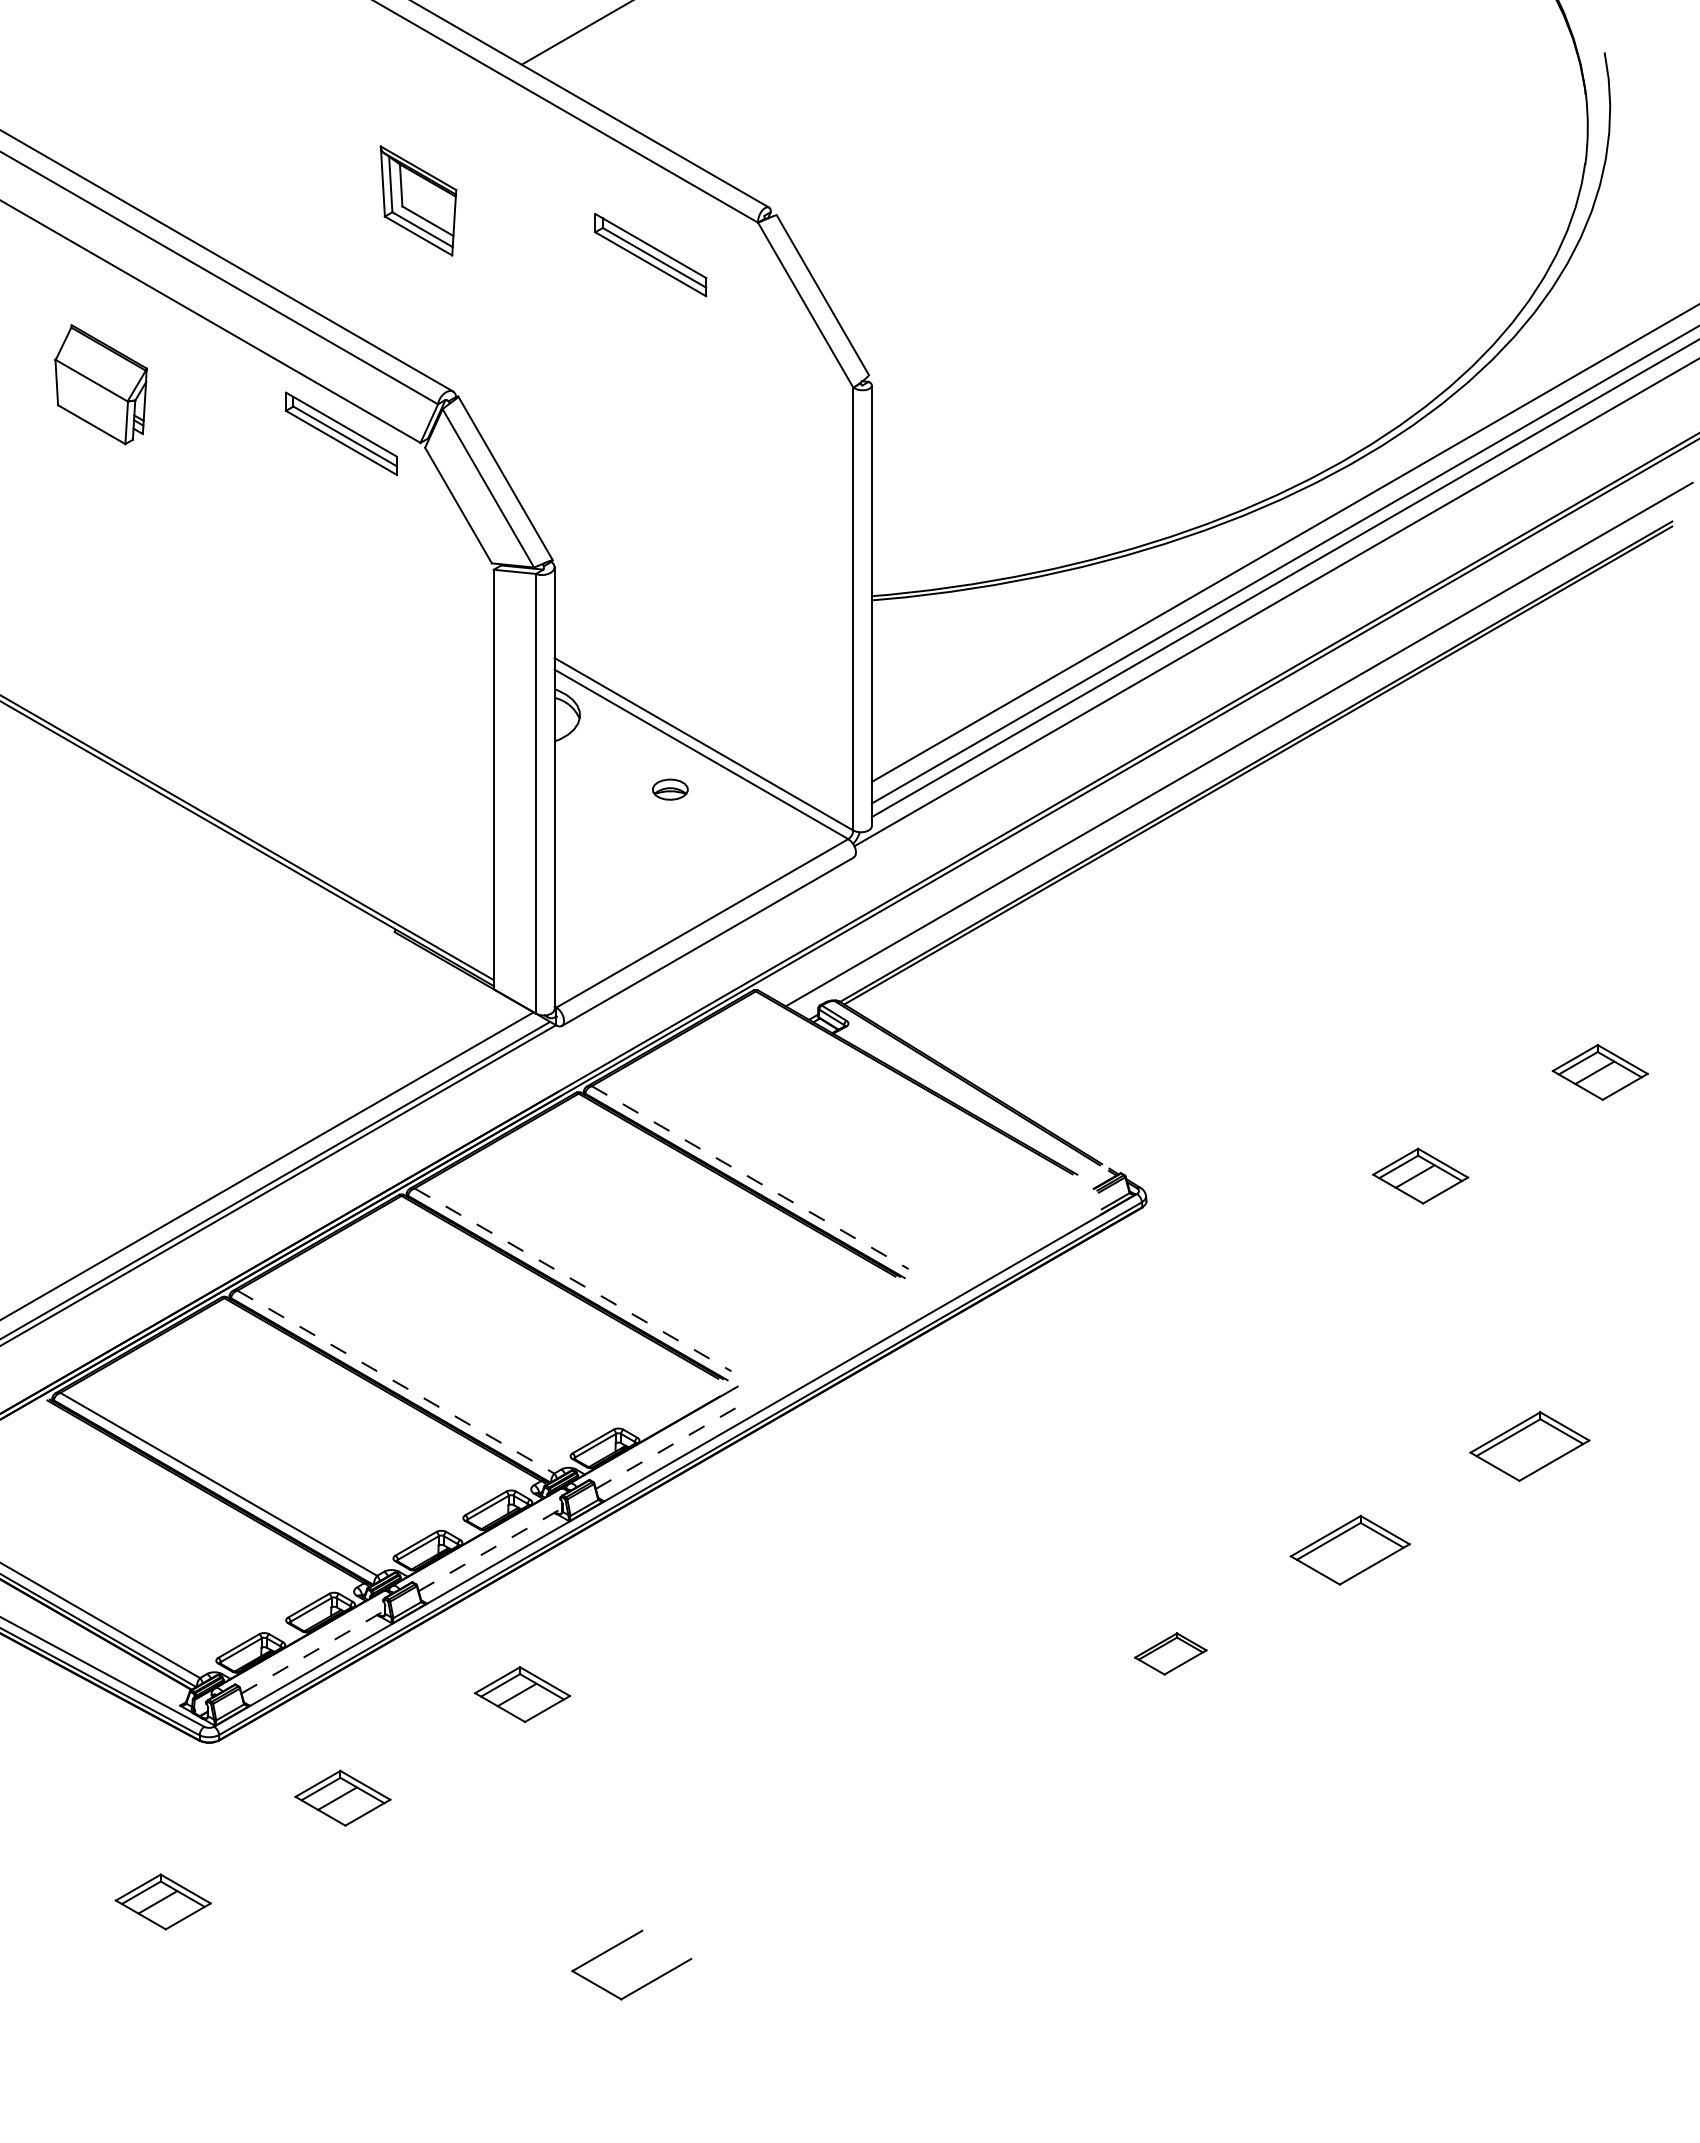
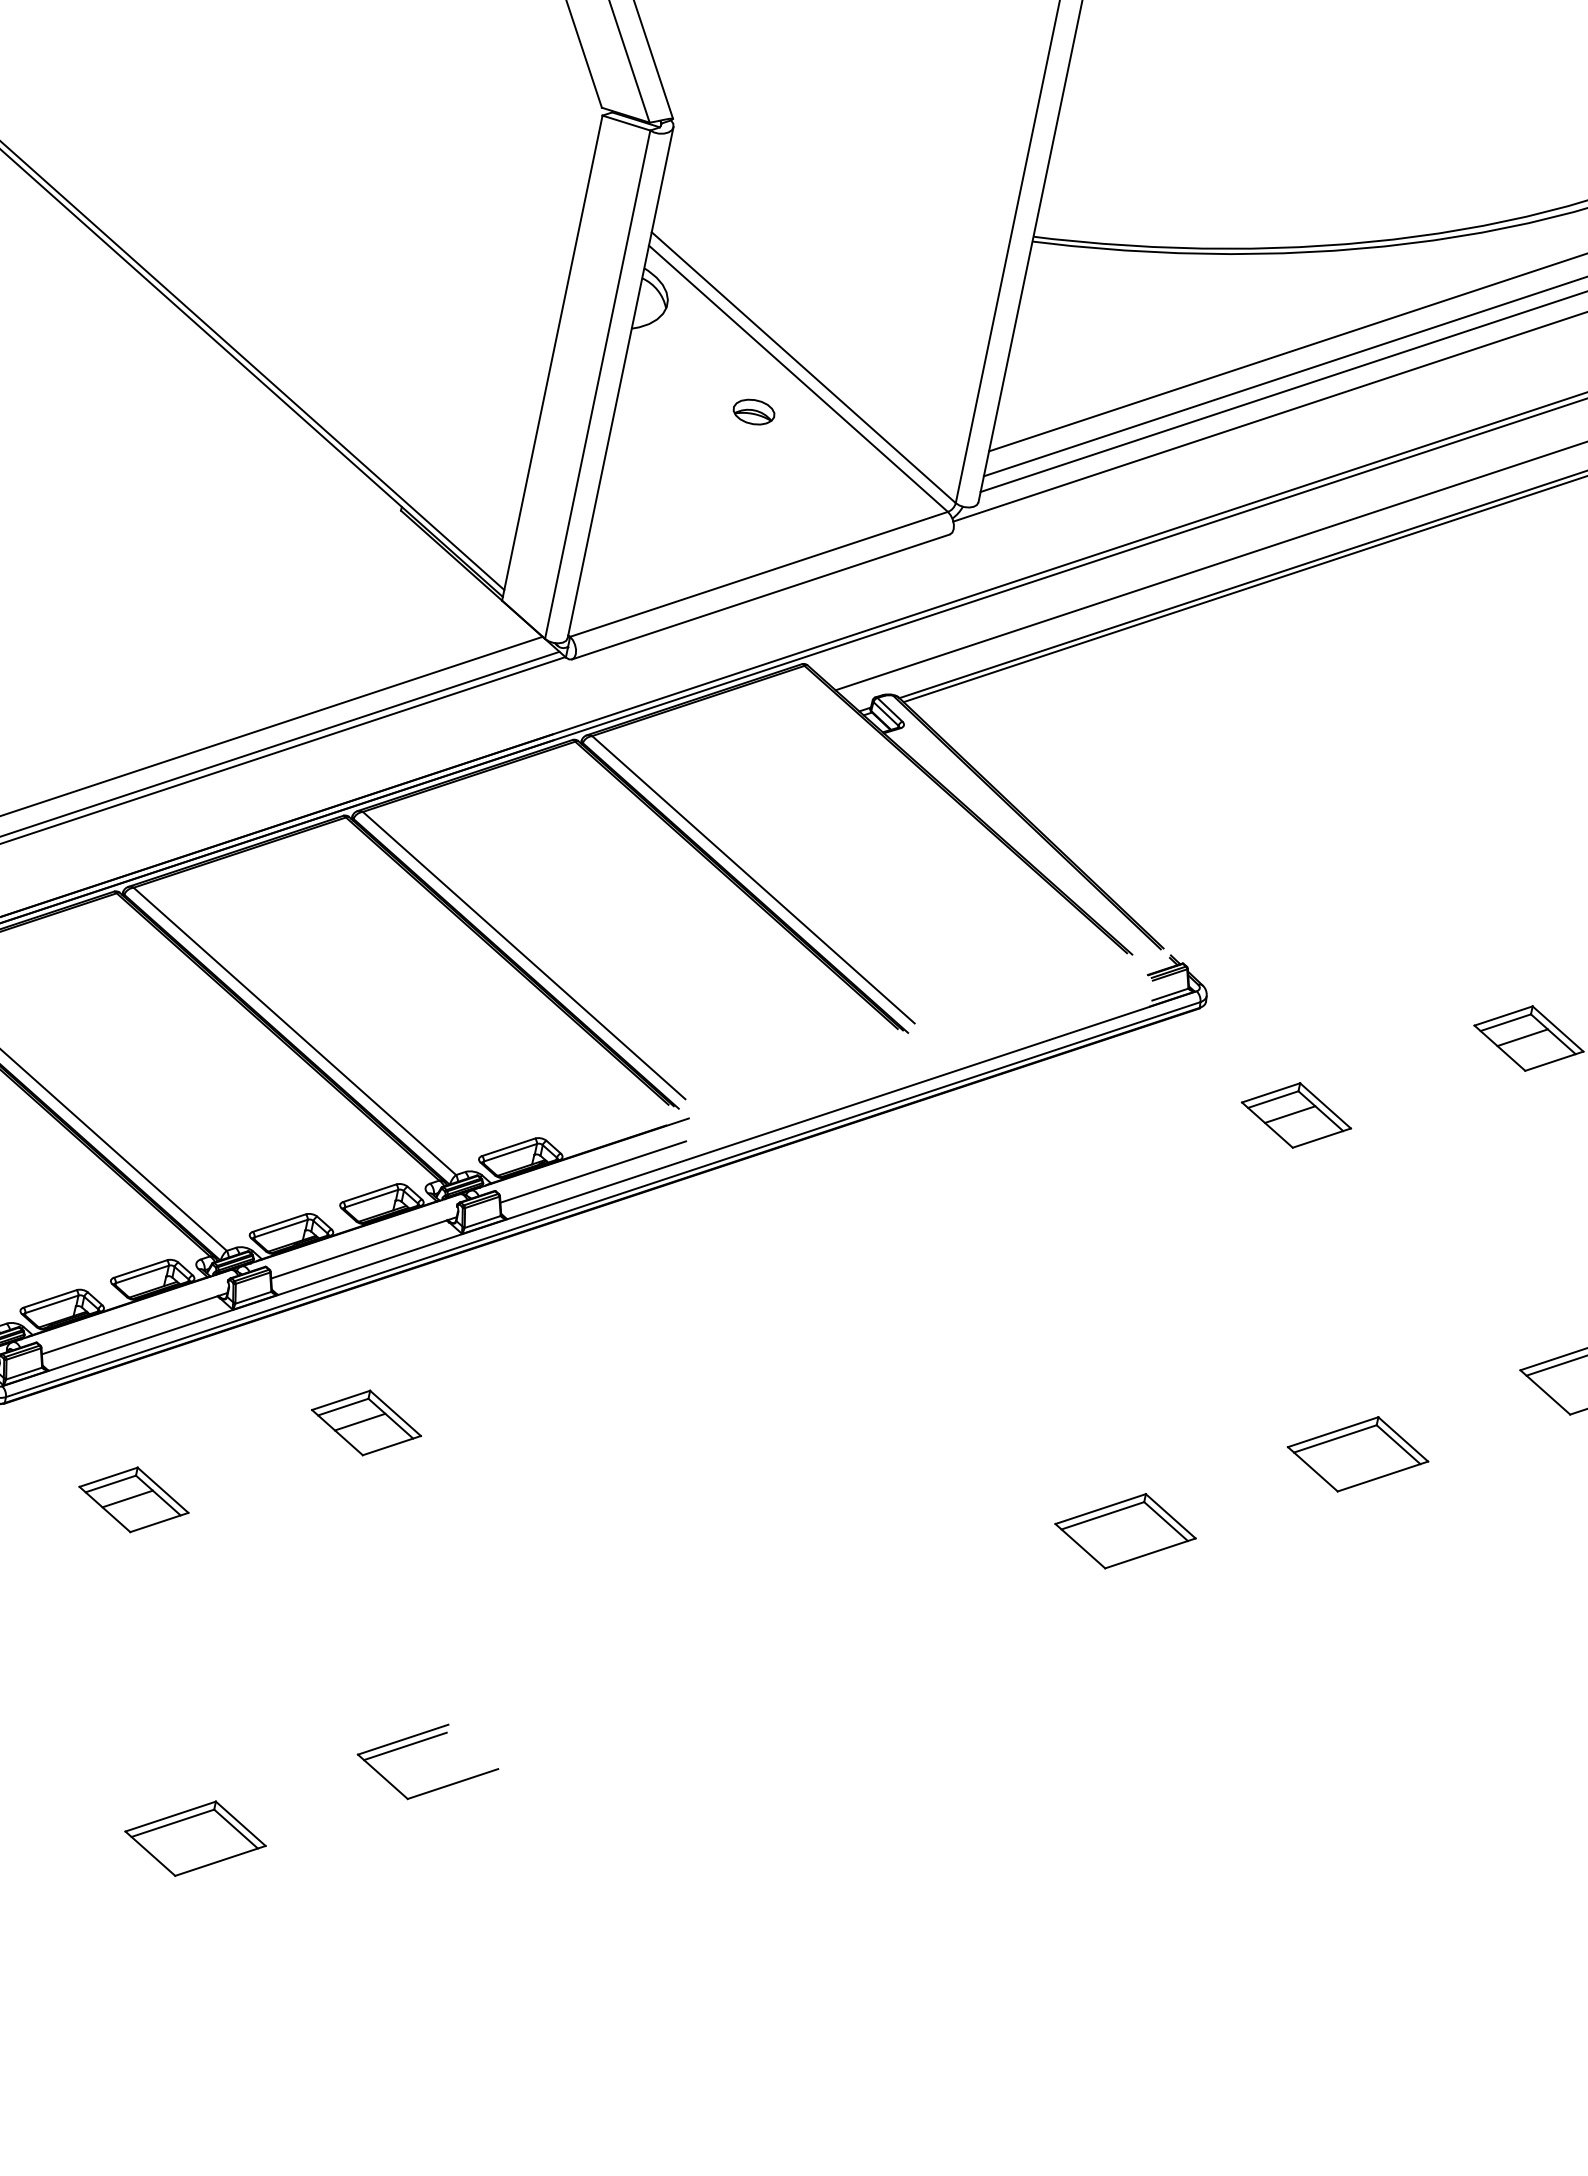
line: (750, 1177) -> (753, 879), dashed -> solid
line: (573, 1279) -> (524, 955), dashed -> solid
part: (1240, 1279) -> (1295, 1114), added
line: (395, 1382) -> (294, 1031), dashed -> solid
line: (667, 1447) -> (593, 1172), dashed -> solid
line: (490, 1549) -> (364, 1247), dashed -> solid
line: (313, 1652) -> (134, 1324), dashed -> solid
part: (1170, 1653) -> (1125, 1530), size x1.67
line: (610, 1955) -> (405, 1745), added
part: (451, 2068) -> (194, 1838), added

